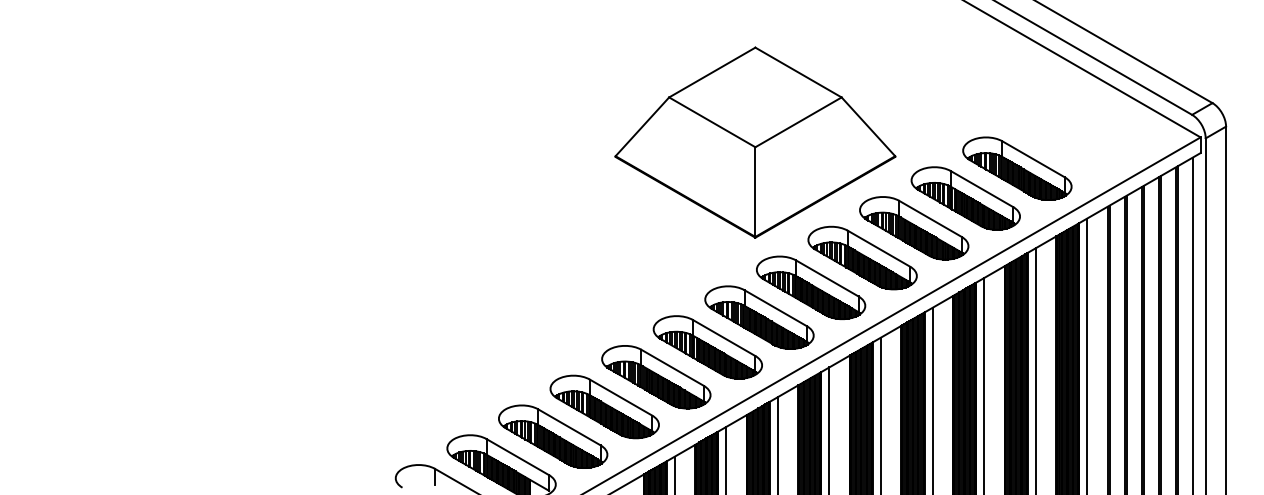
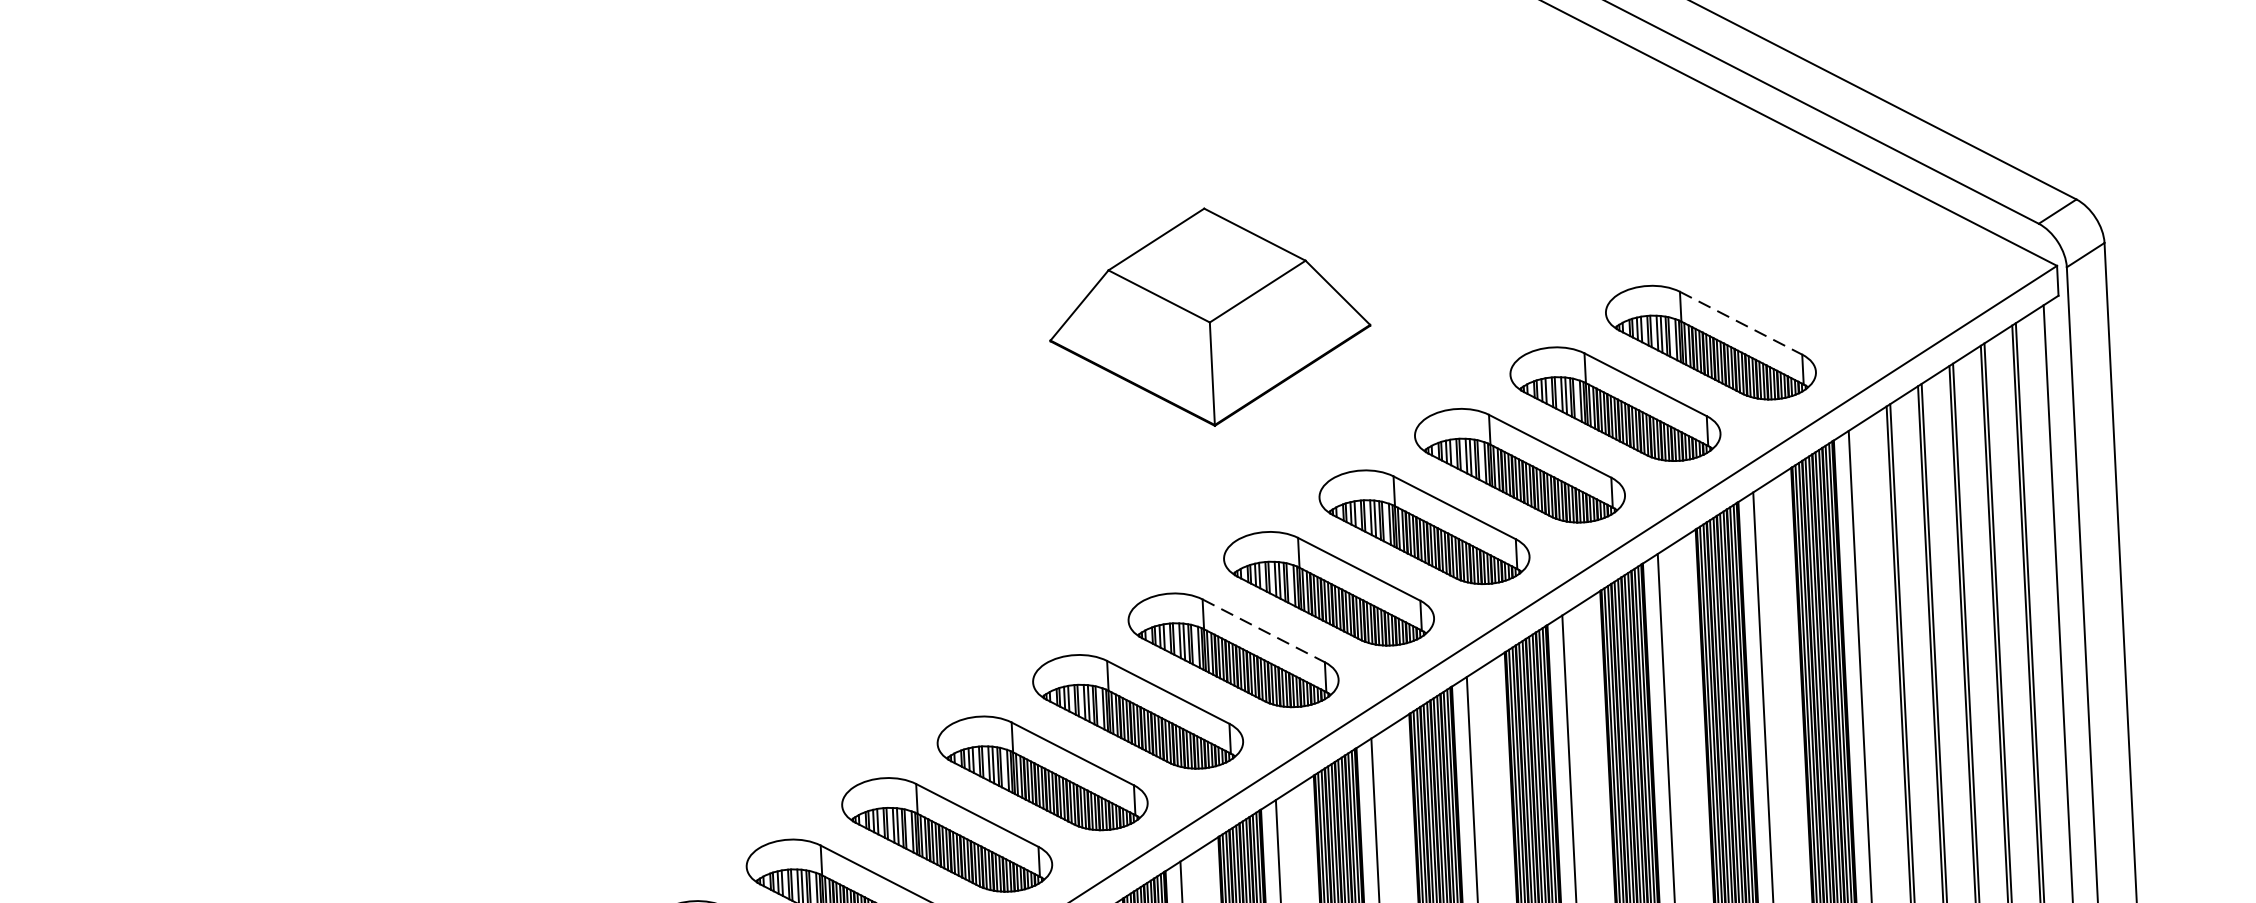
part: (755, 142) -> (1209, 317), size x0.6
line: (1034, 159) -> (1742, 323), solid -> dashed
line: (776, 308) -> (1265, 631), solid -> dashed

